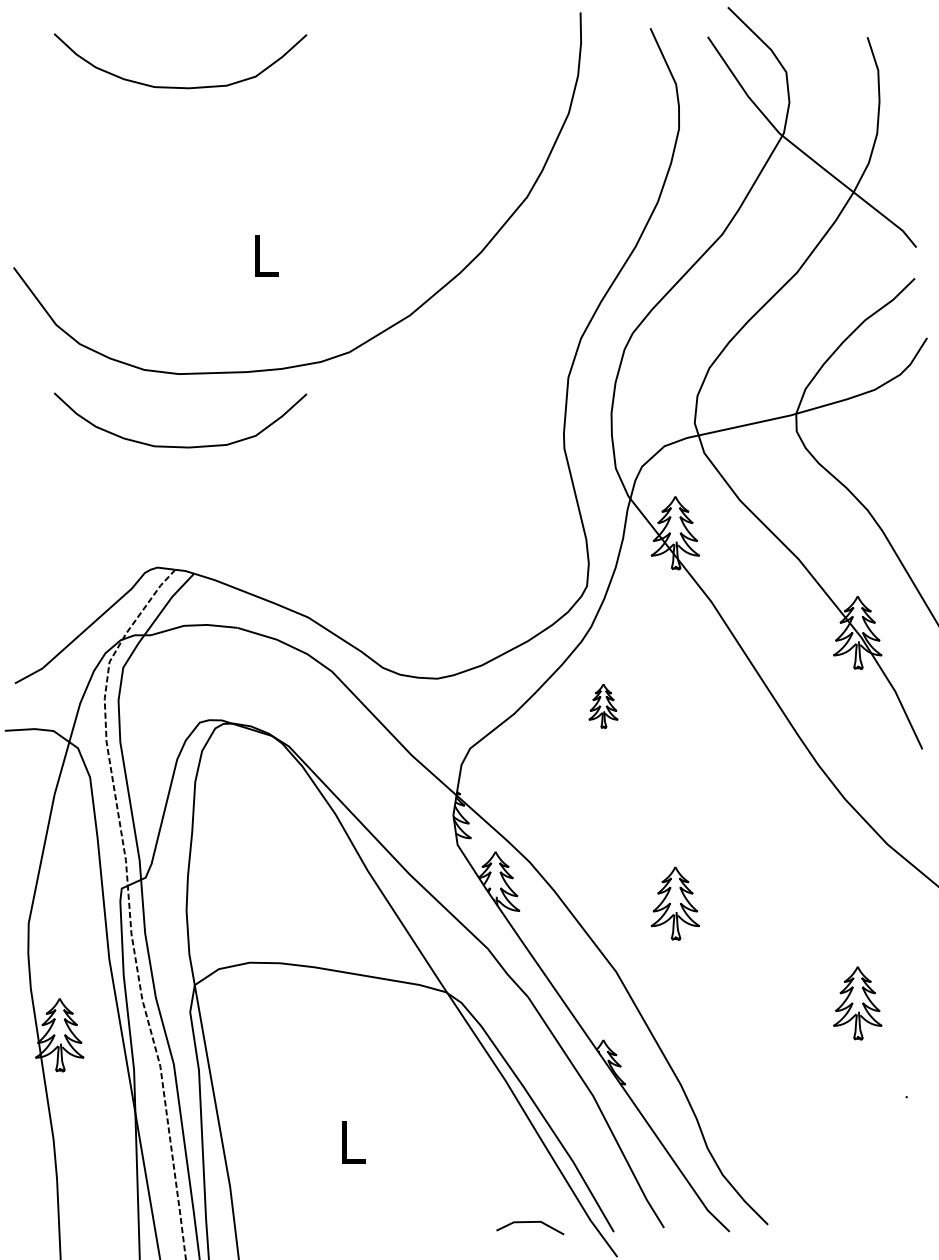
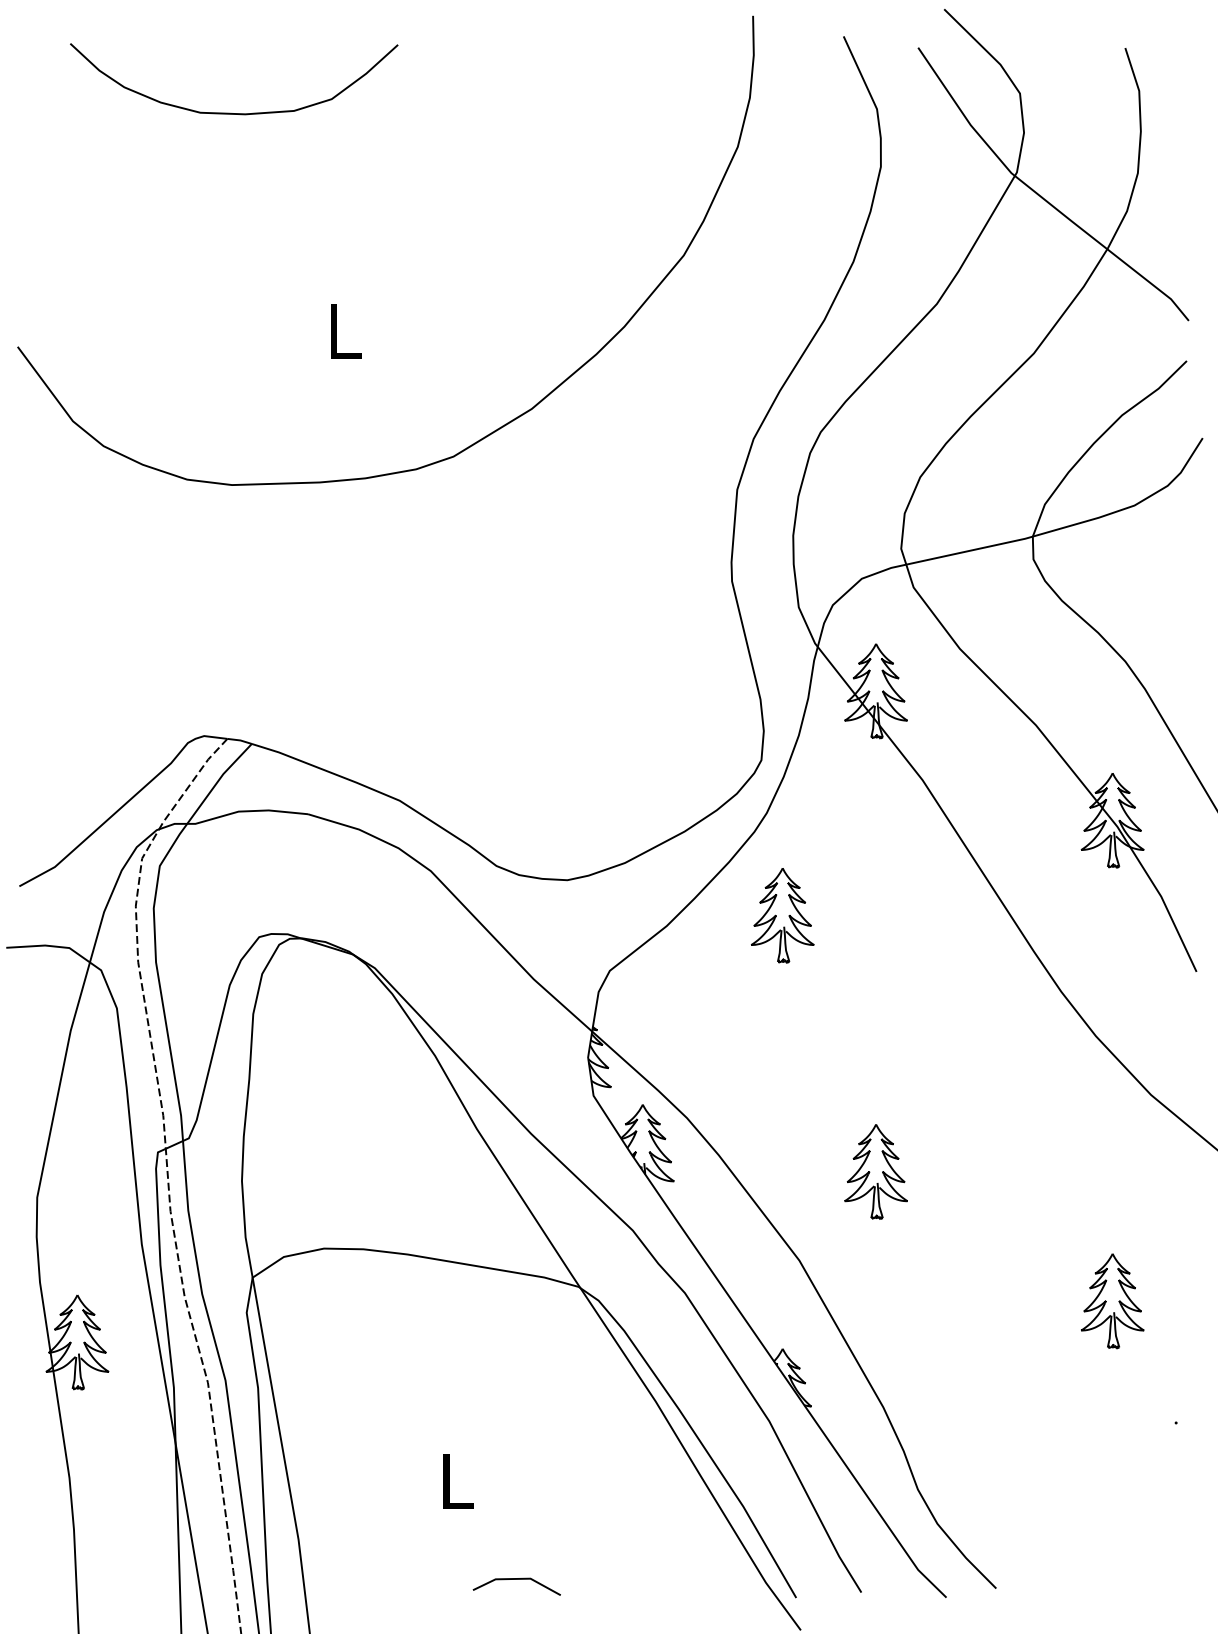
curve: (177, 446) -> (230, 578), removed
part: (603, 705) -> (782, 915), size x1.67
line: (530, 1222) -> (516, 1579), moved

